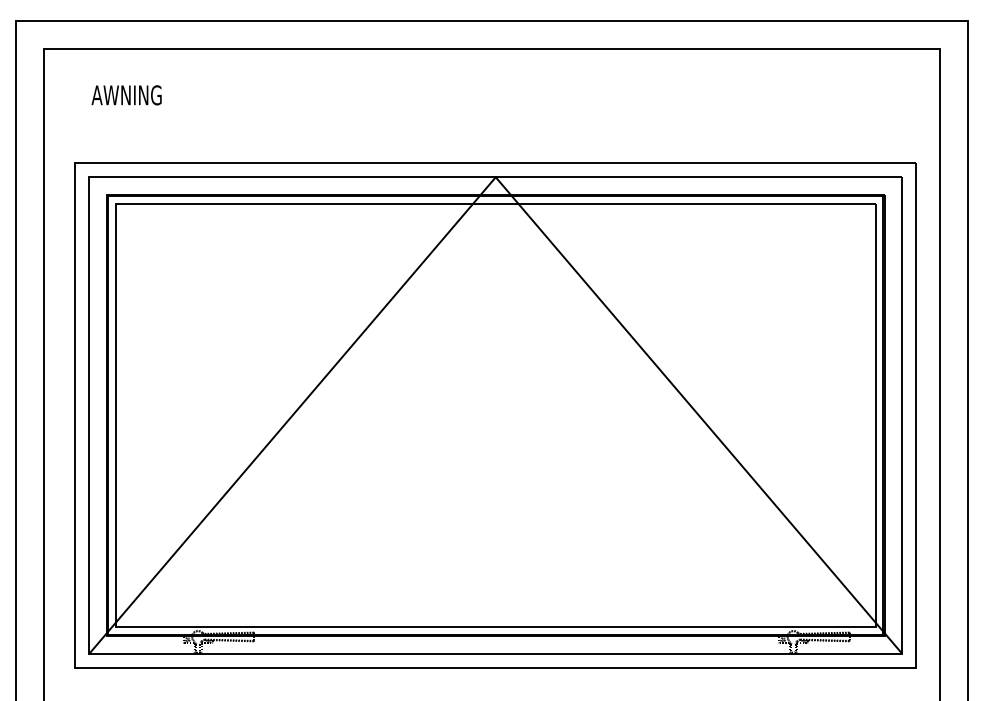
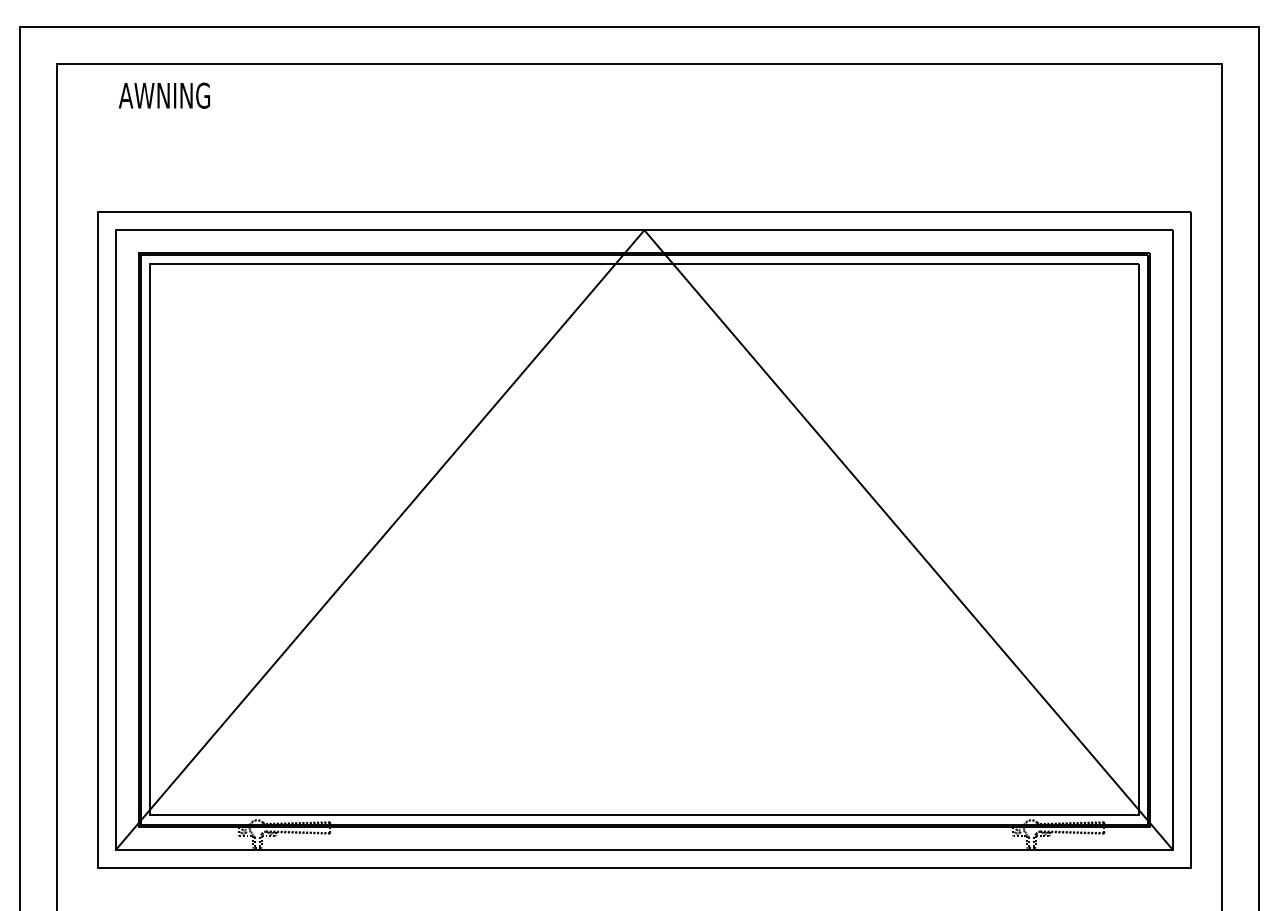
text: (126, 95) -> (164, 95), moved

